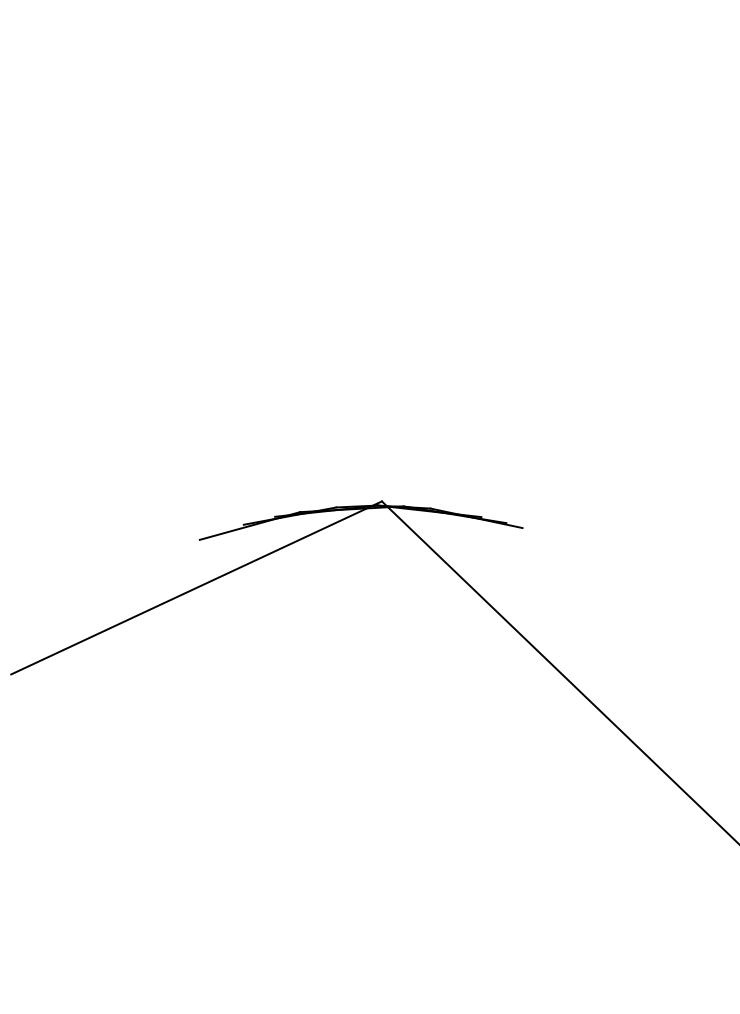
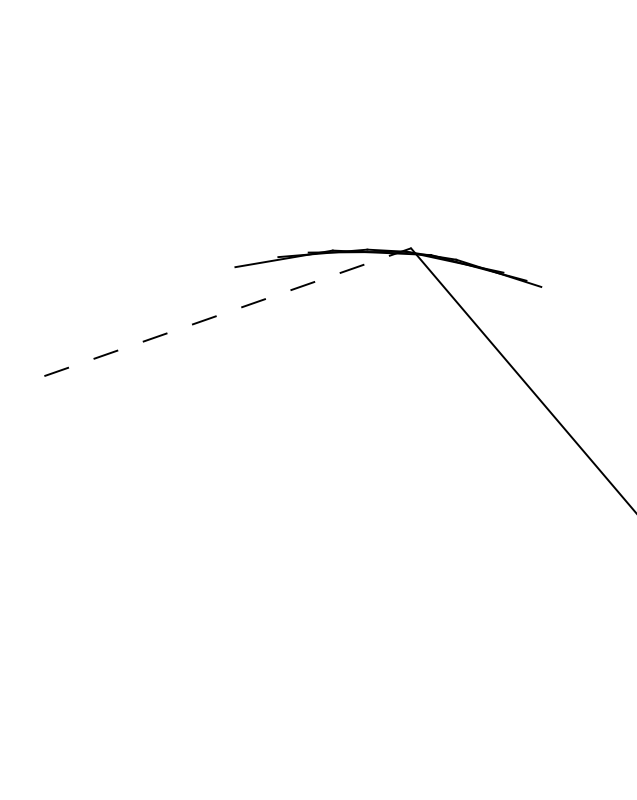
line: (196, 587) -> (227, 311), solid -> dashed

